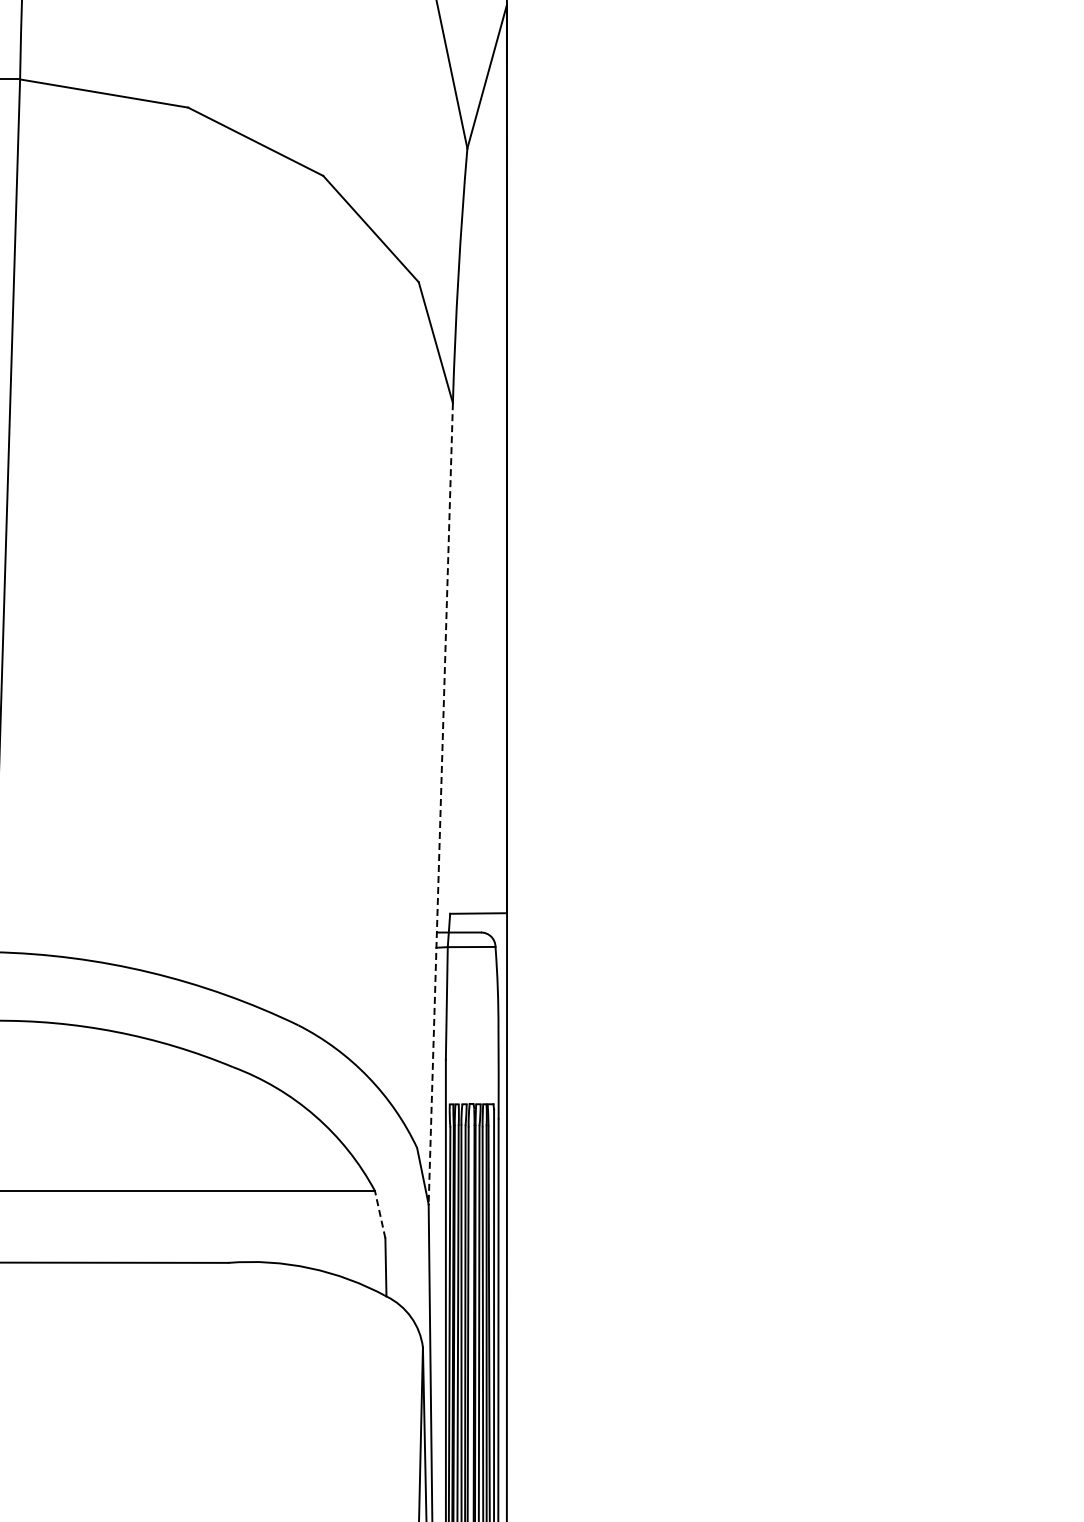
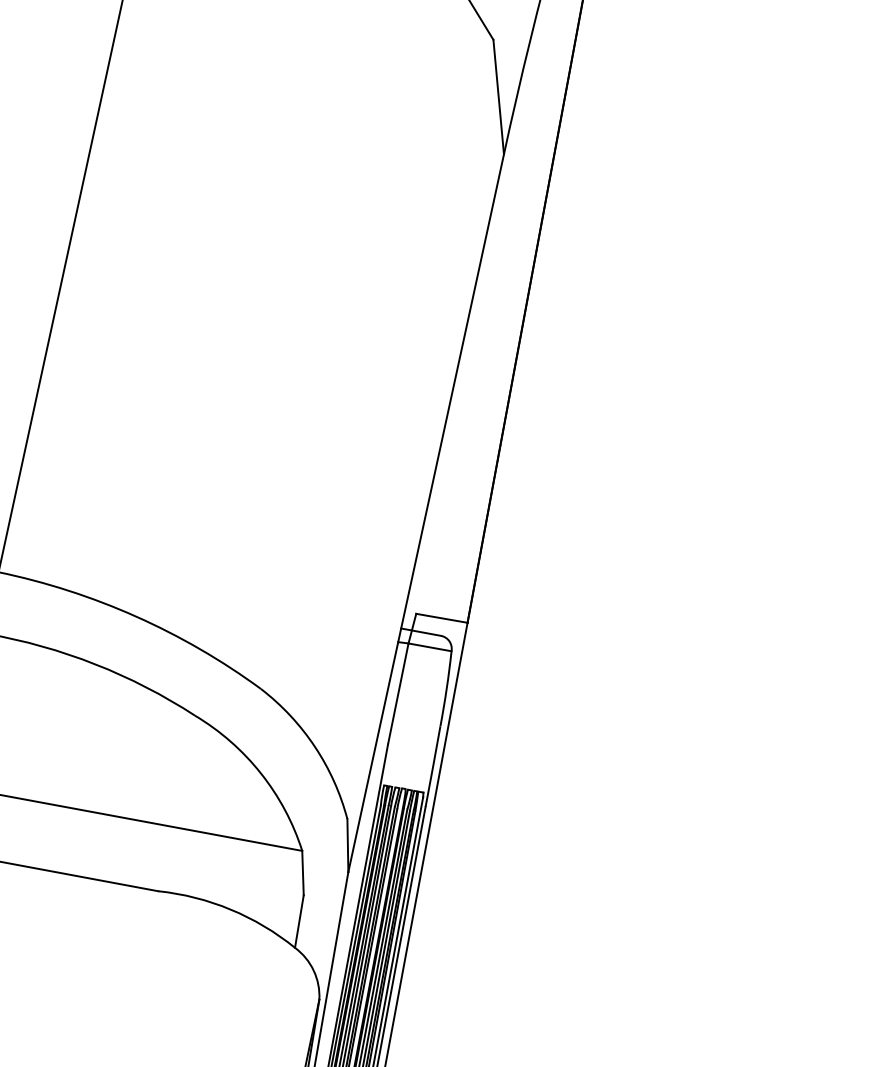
line: (440, 803) -> (425, 512), dashed -> solid
line: (380, 1214) -> (303, 873), dashed -> solid

